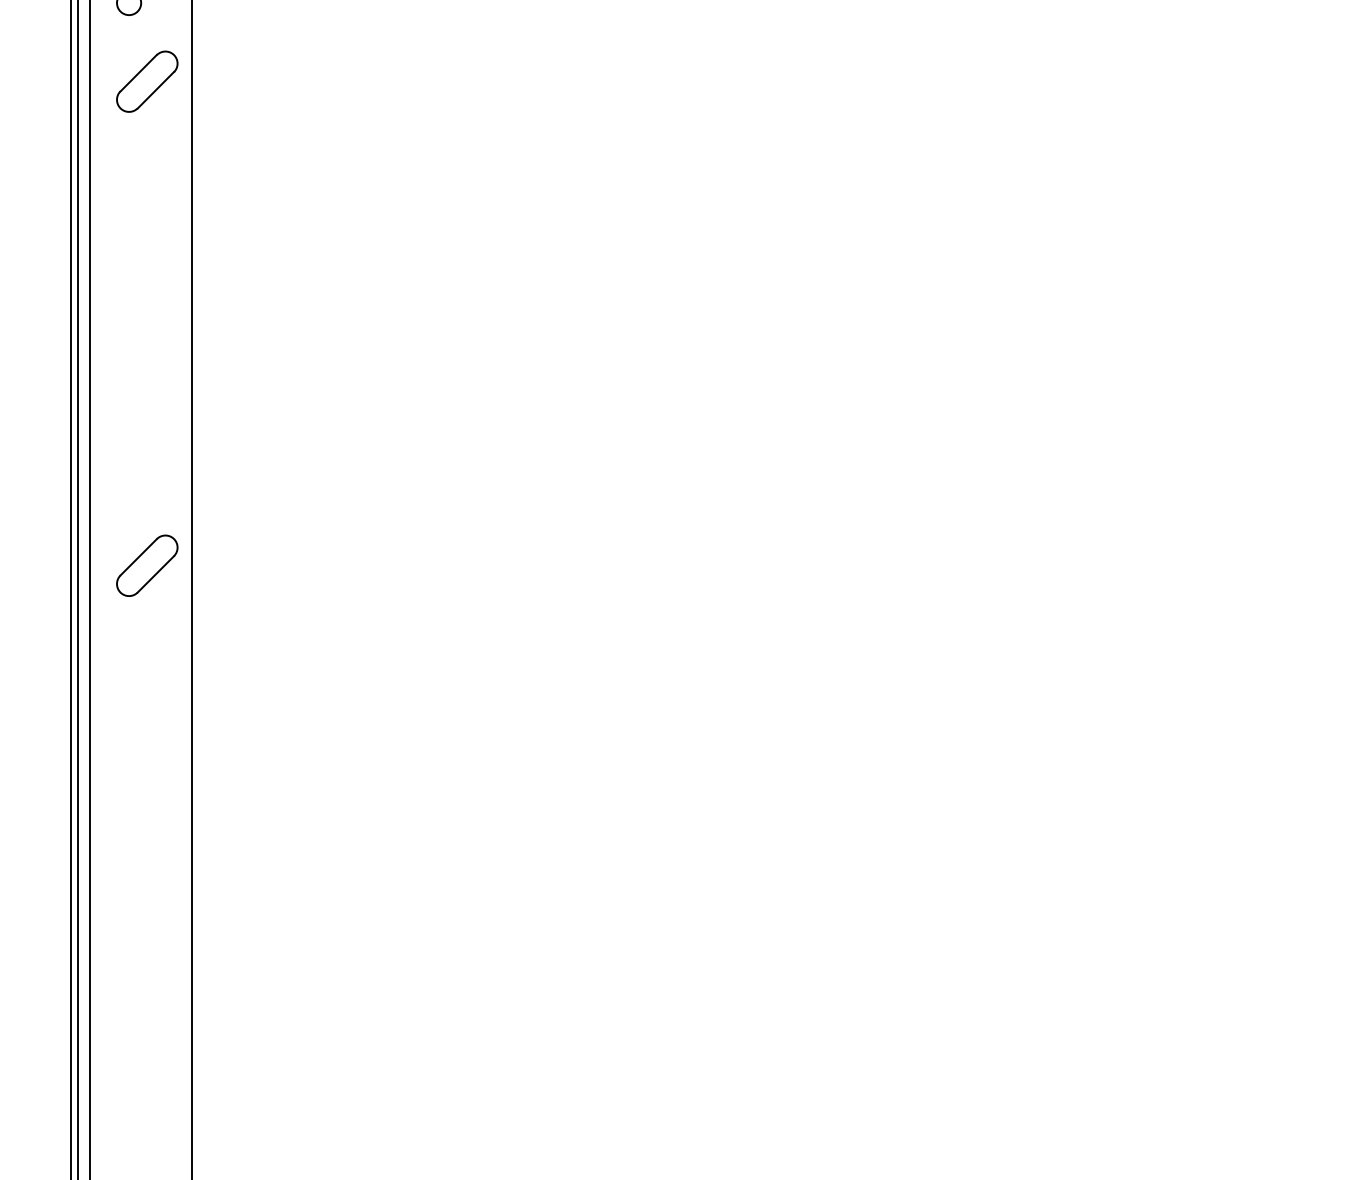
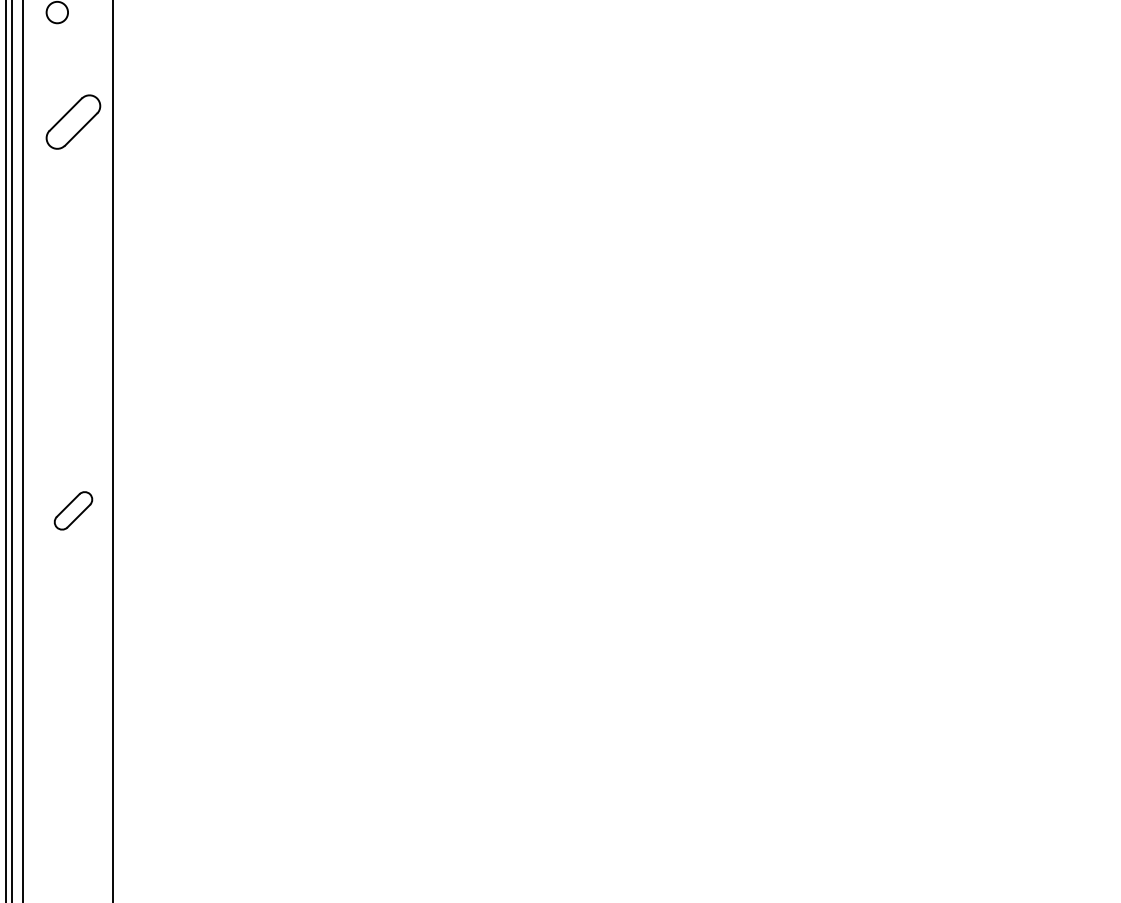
part: (147, 81) -> (73, 121), moved
part: (147, 565) -> (73, 510), size x0.7

